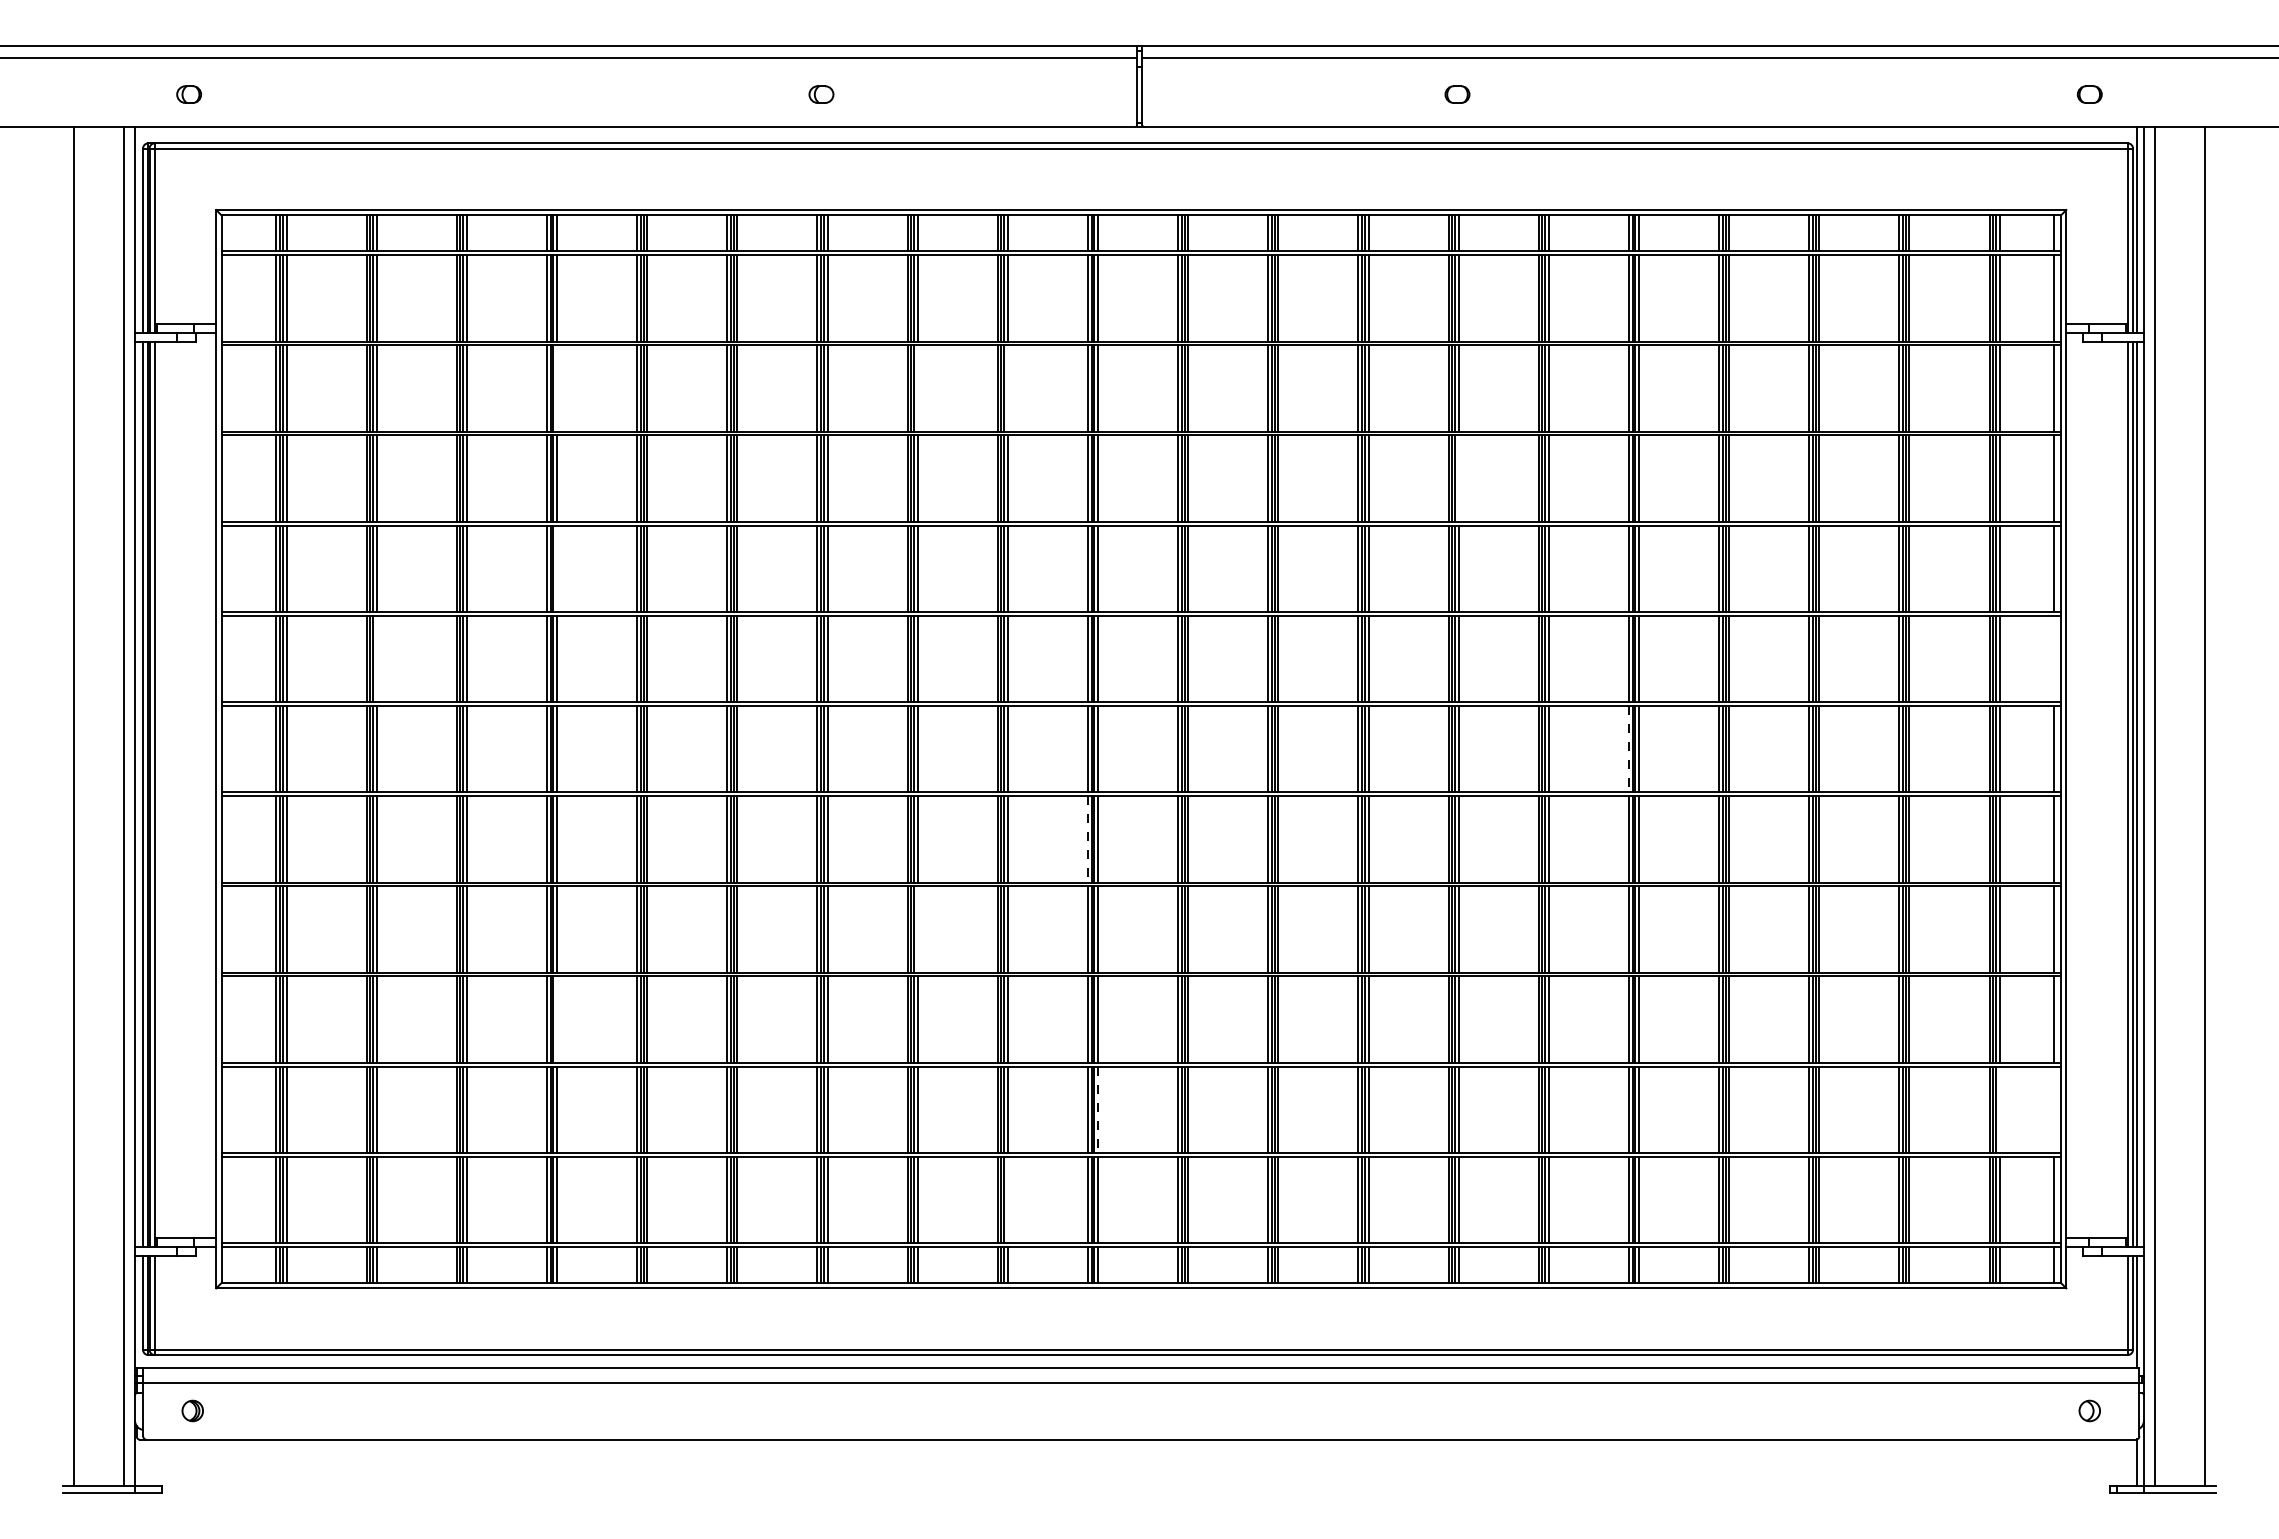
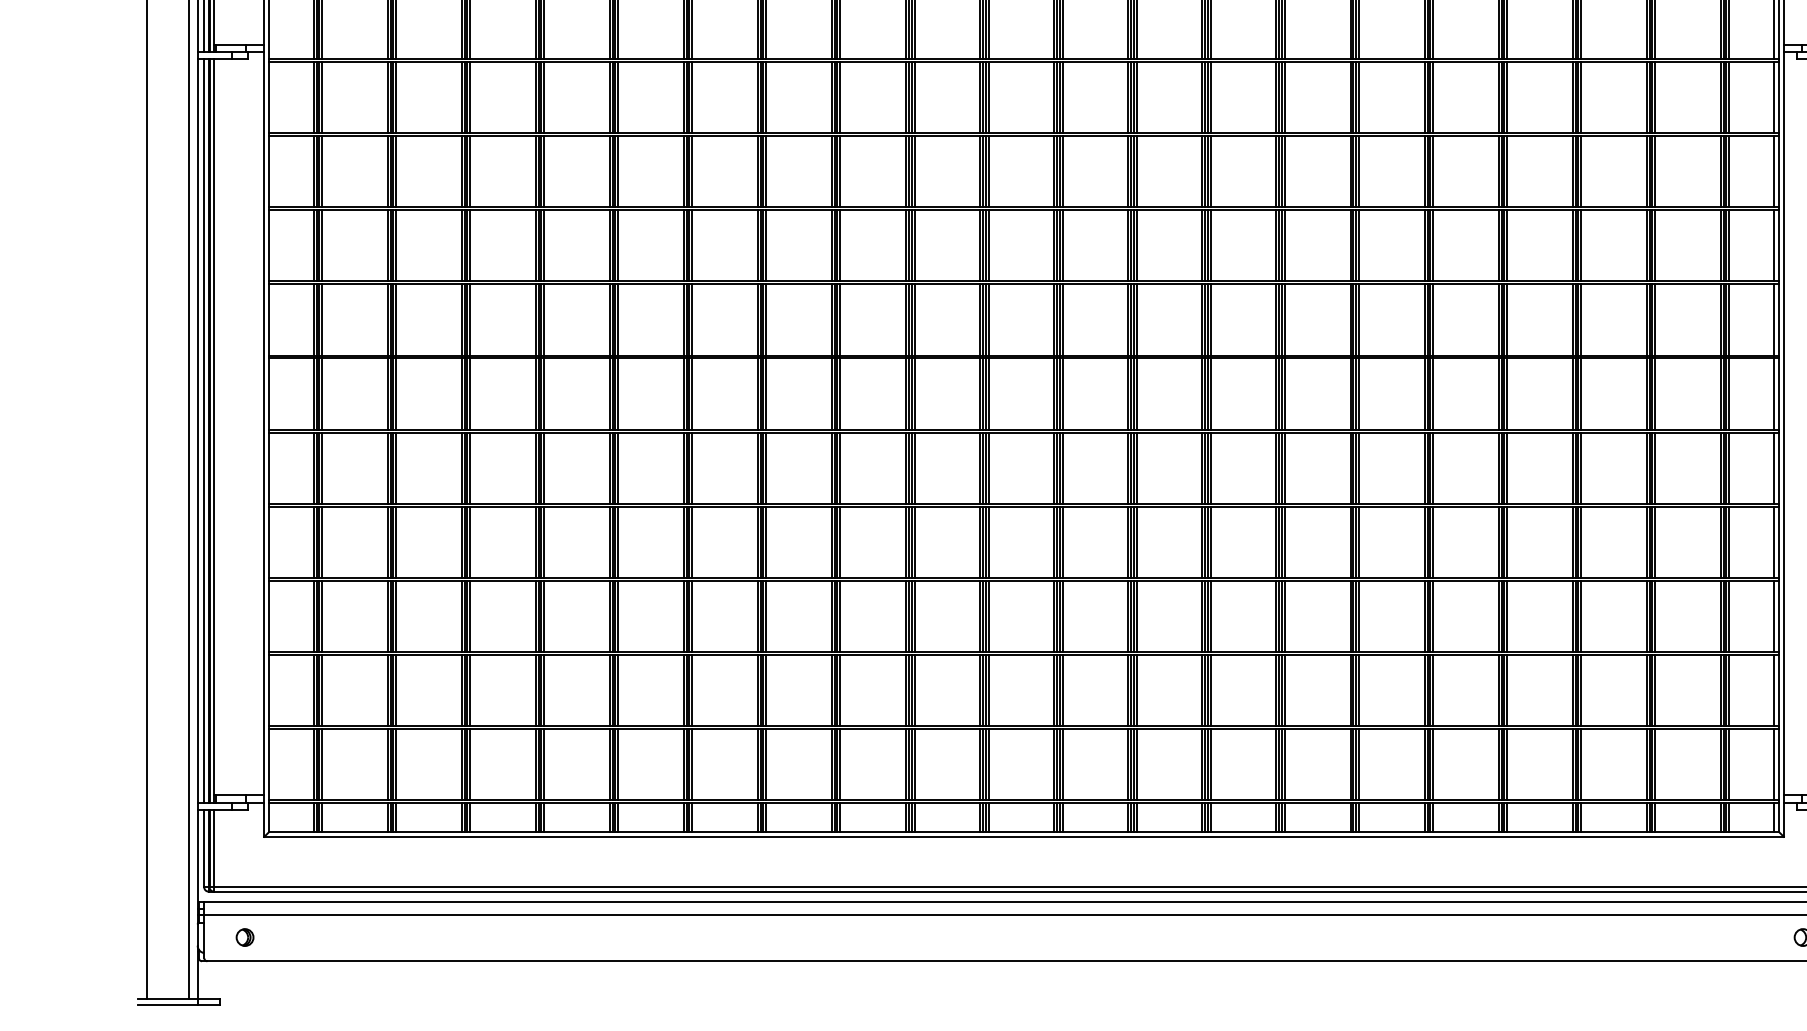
line: (557, 388) -> (544, 97), added
line: (917, 388) -> (840, 97), added
line: (1007, 388) -> (914, 97), added
line: (1458, 478) -> (1284, 171), added
line: (557, 568) -> (544, 245), added
line: (376, 658) -> (395, 319), added
line: (2054, 658) -> (1774, 319), added
line: (1628, 749) -> (1424, 394), dashed -> solid
line: (1087, 839) -> (979, 468), dashed -> solid
line: (917, 929) -> (840, 542), added
line: (557, 1019) -> (544, 616), added
line: (1999, 1109) -> (1728, 689), added
line: (2054, 1109) -> (1774, 689), added
line: (1098, 1110) -> (988, 690), dashed -> solid
line: (1007, 1199) -> (914, 763), added

